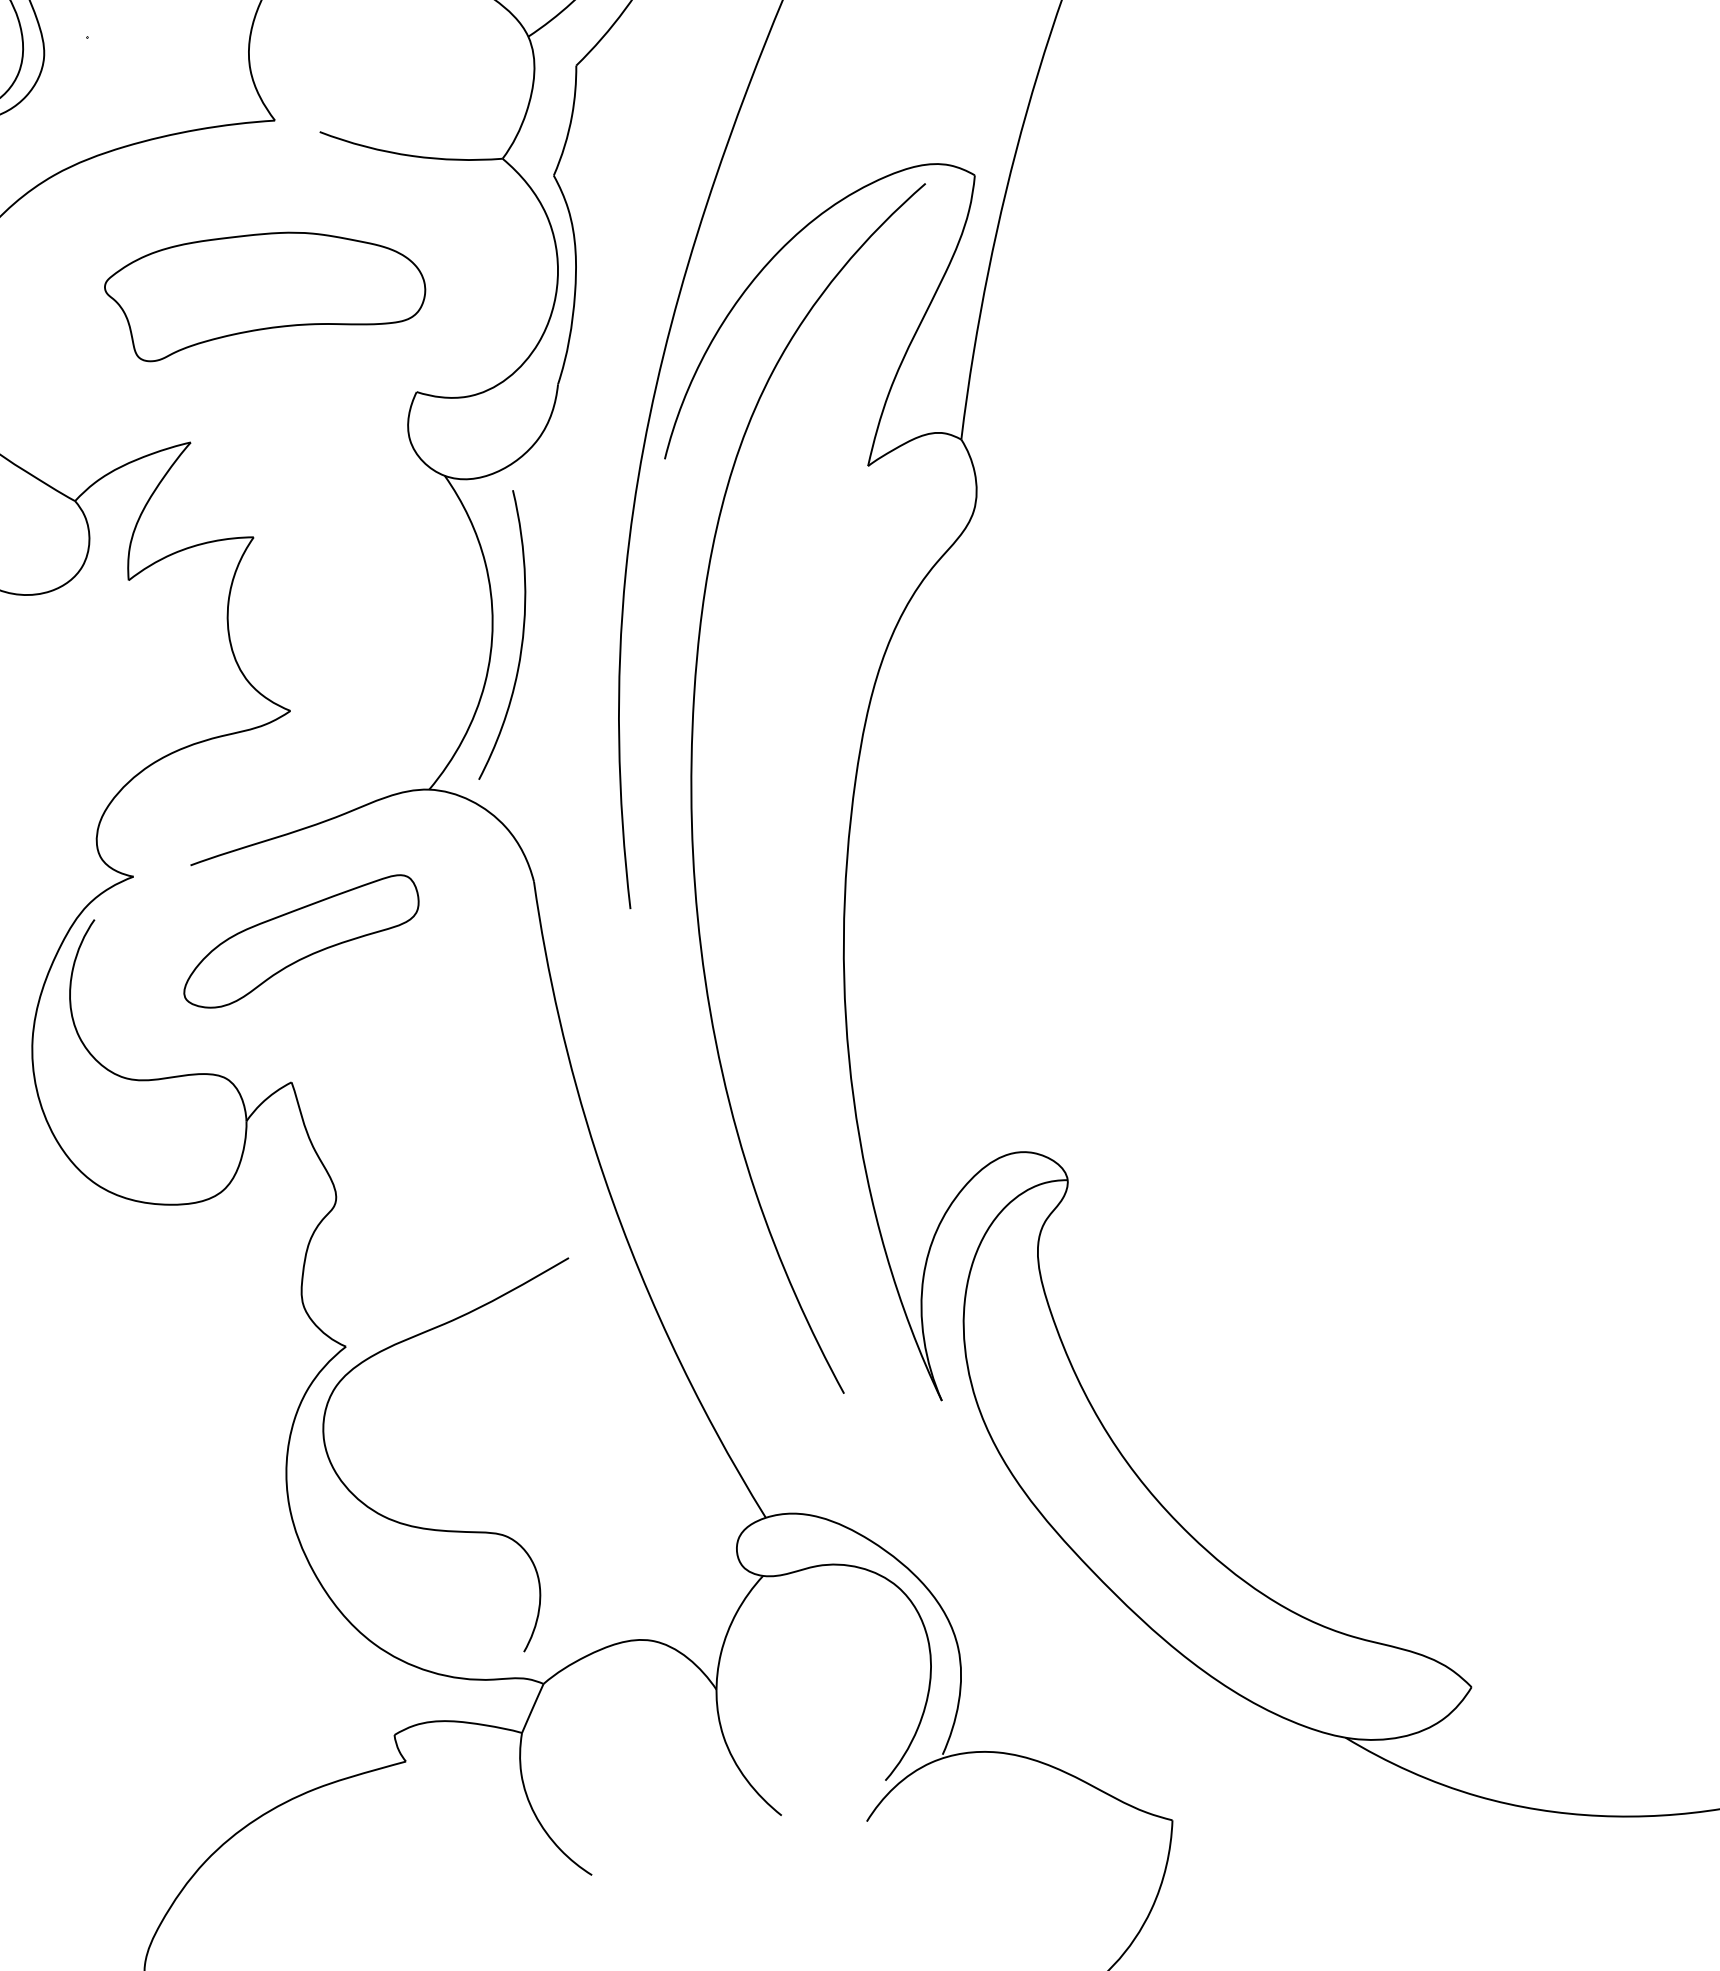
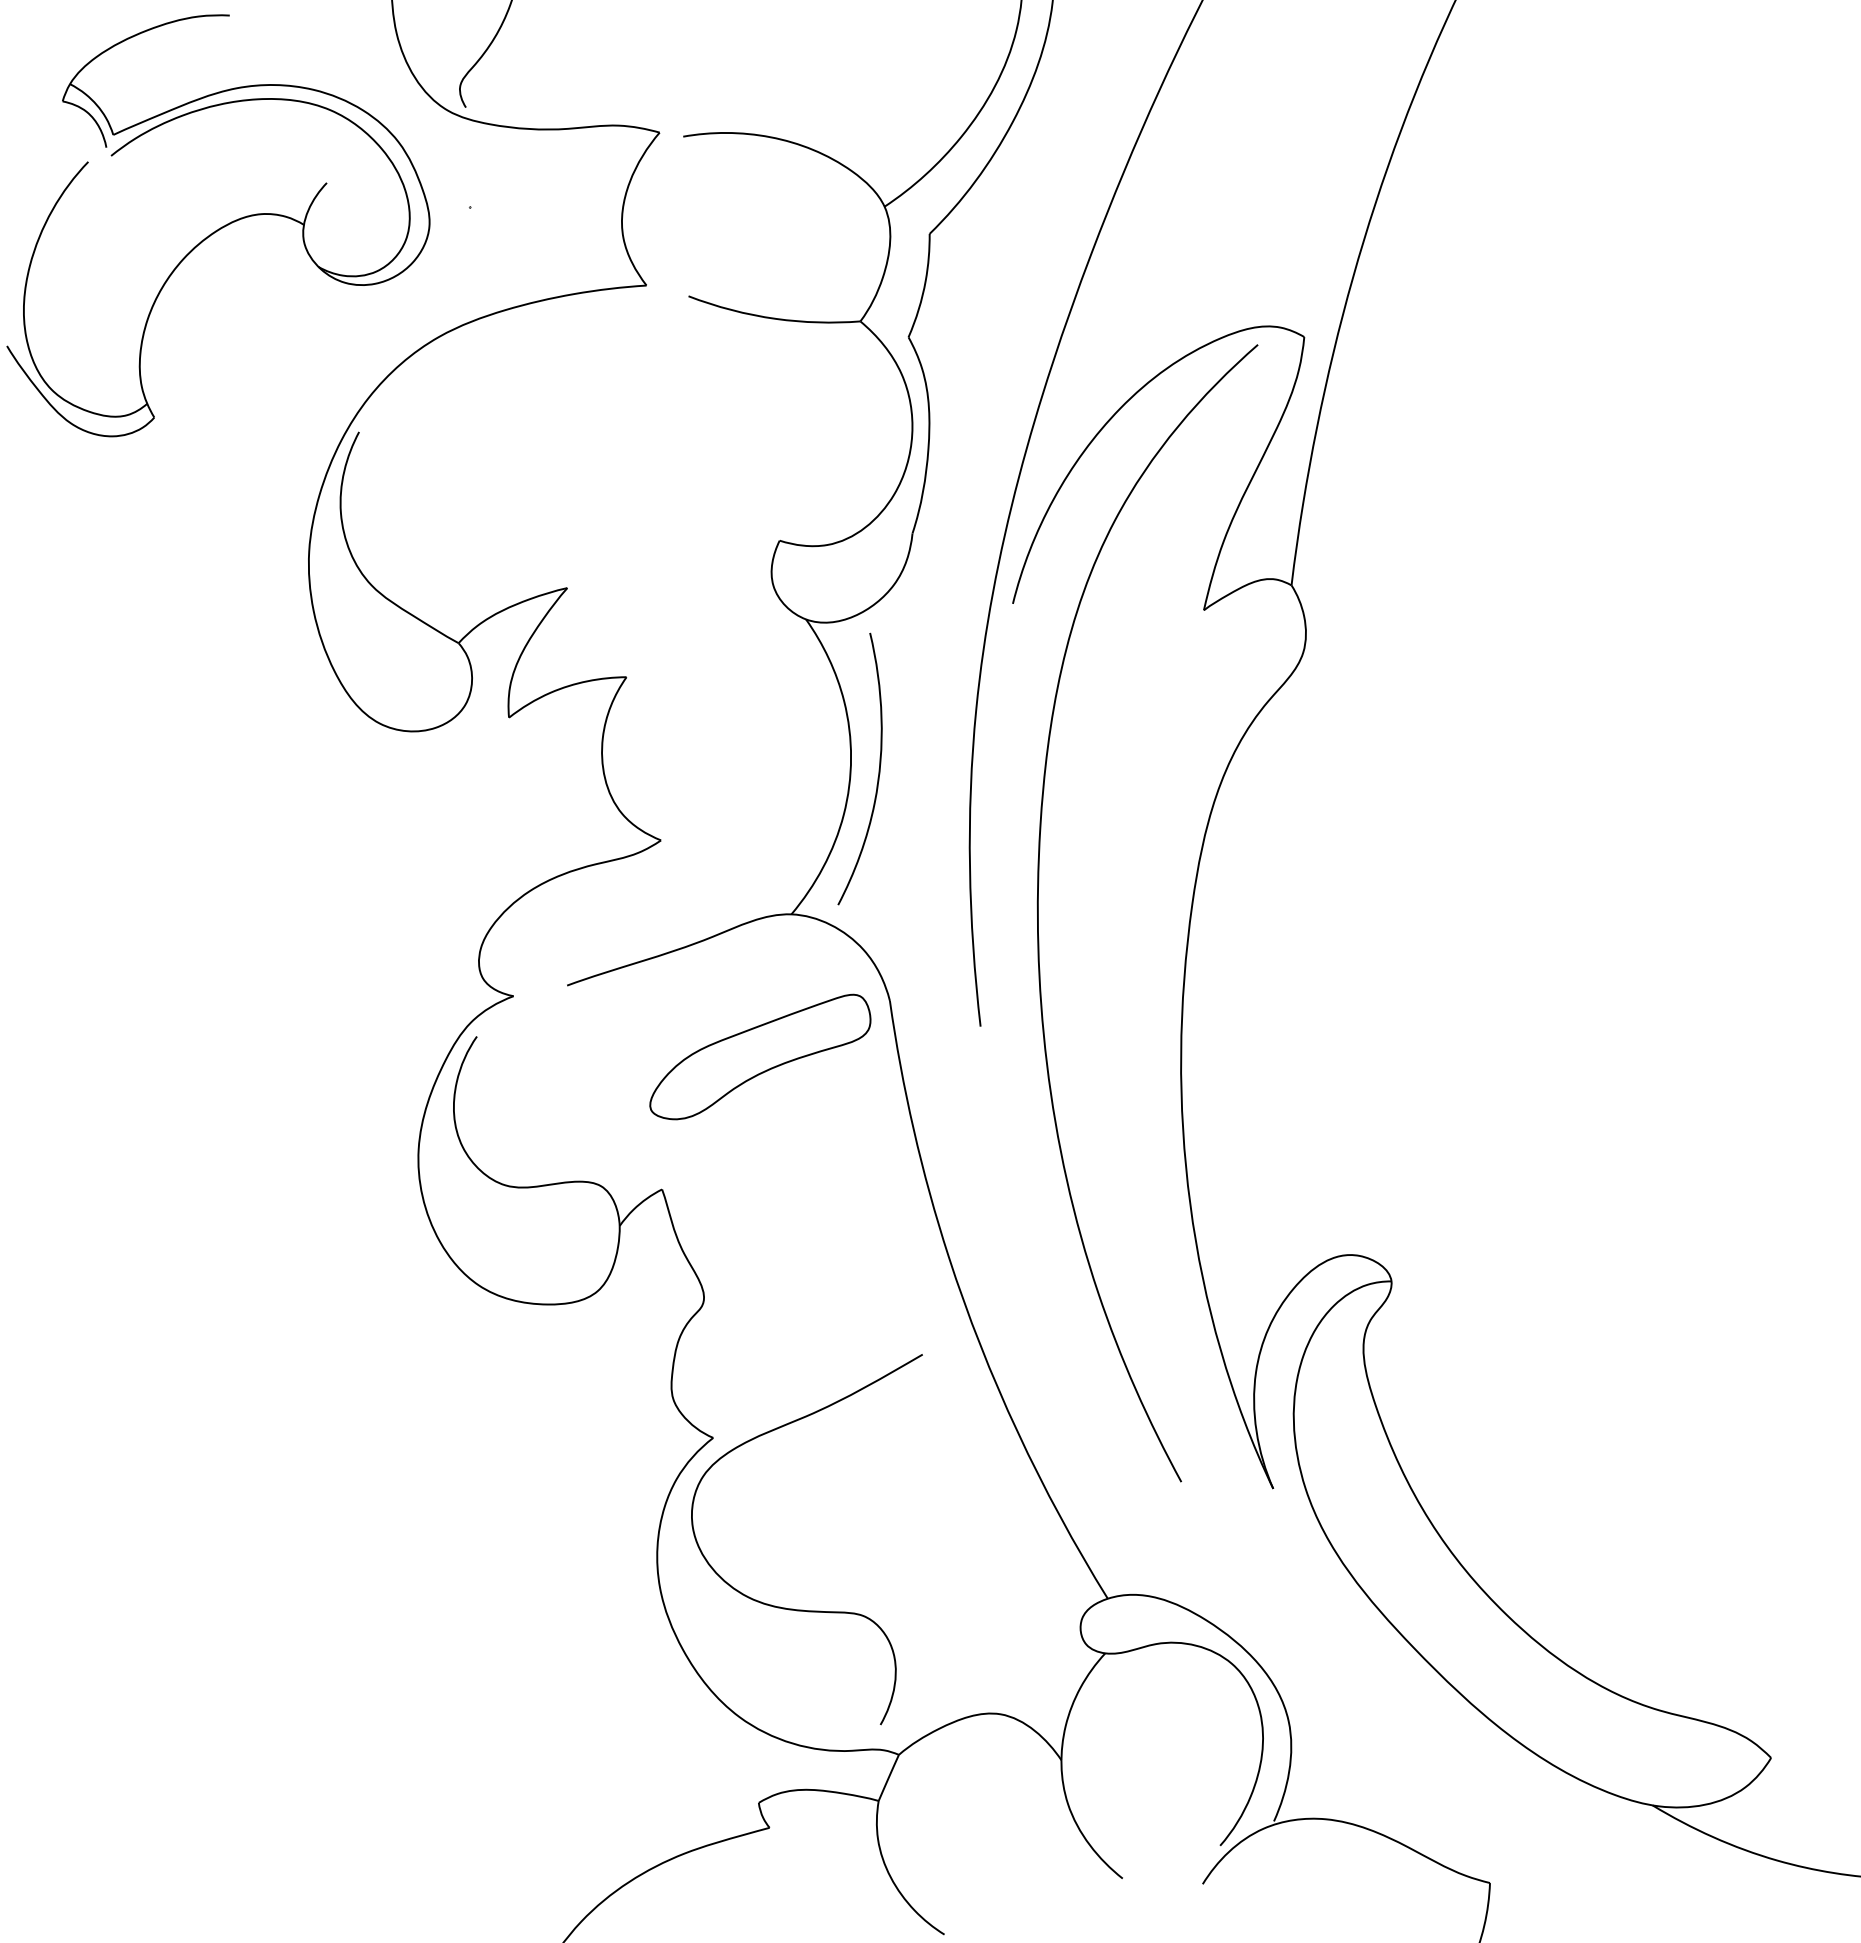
part: (264, 297) -> (636, 451), removed
part: (301, 940) -> (760, 1056), moved

